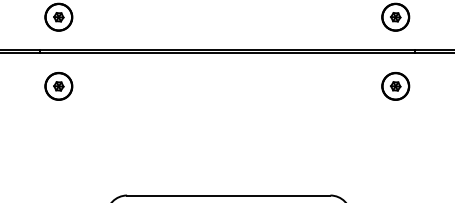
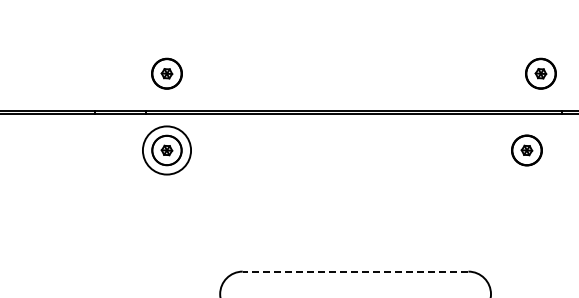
circle: (58, 86) -> (166, 150), size x1.6
part: (395, 86) -> (526, 150), moved
line: (228, 195) -> (355, 271), solid -> dashed

